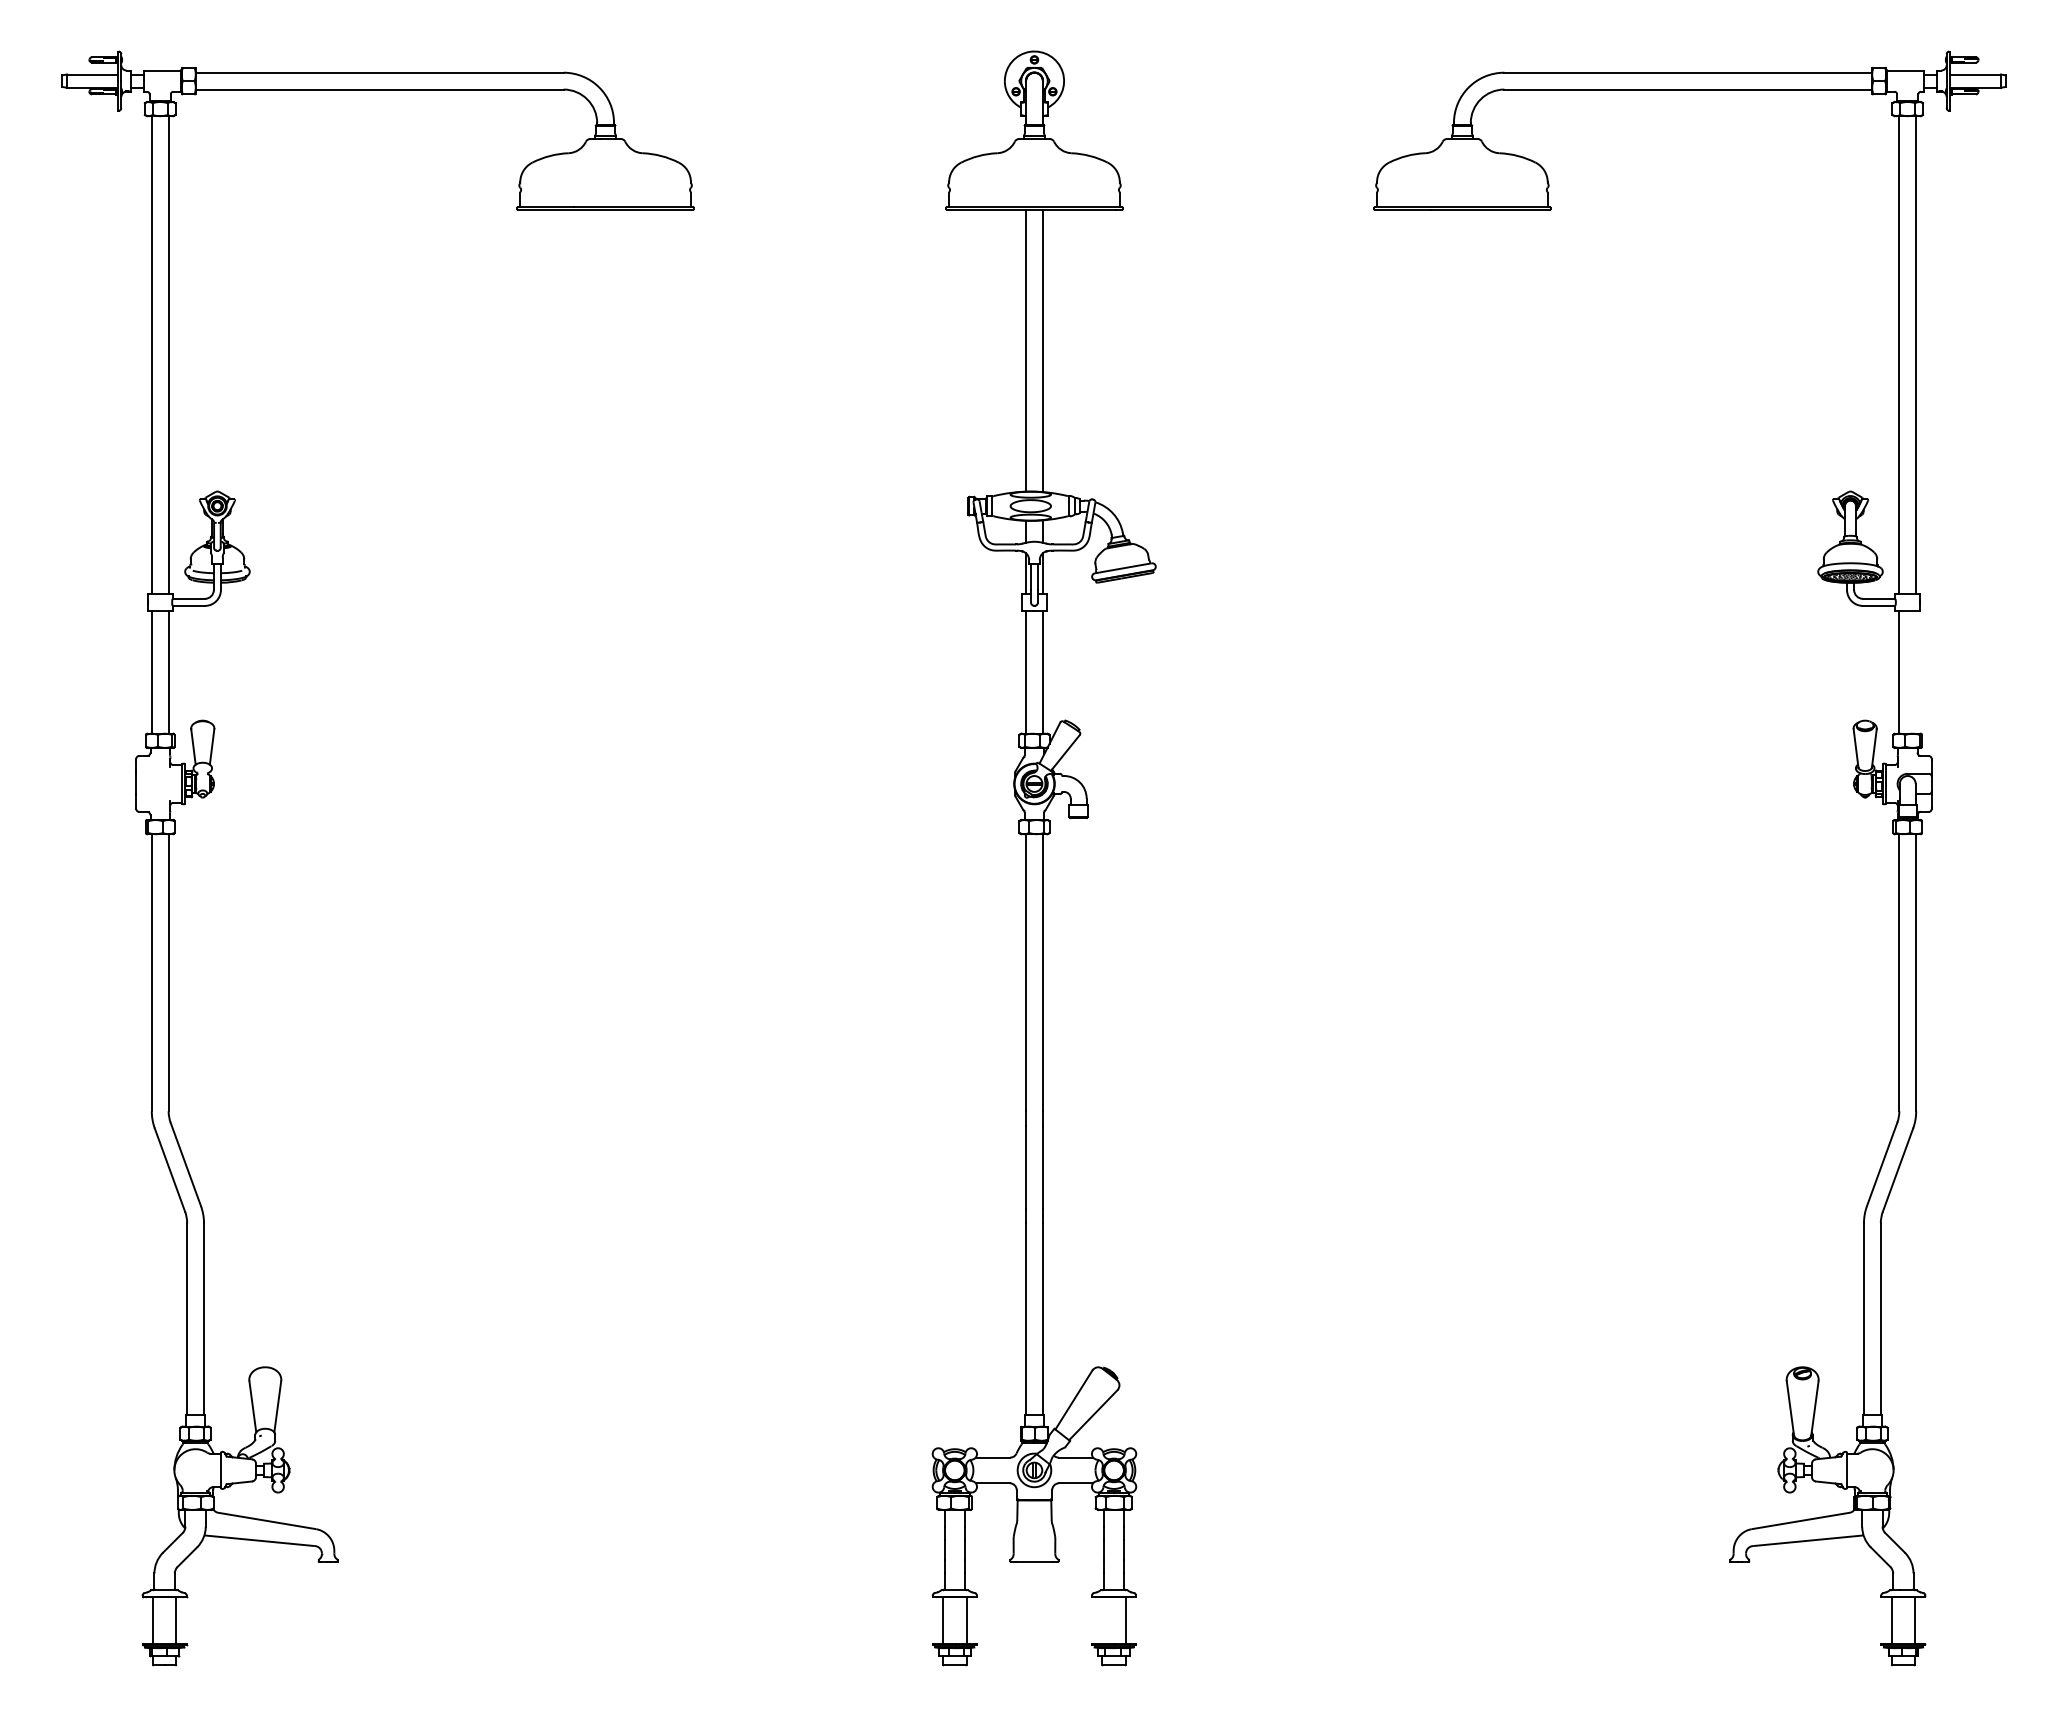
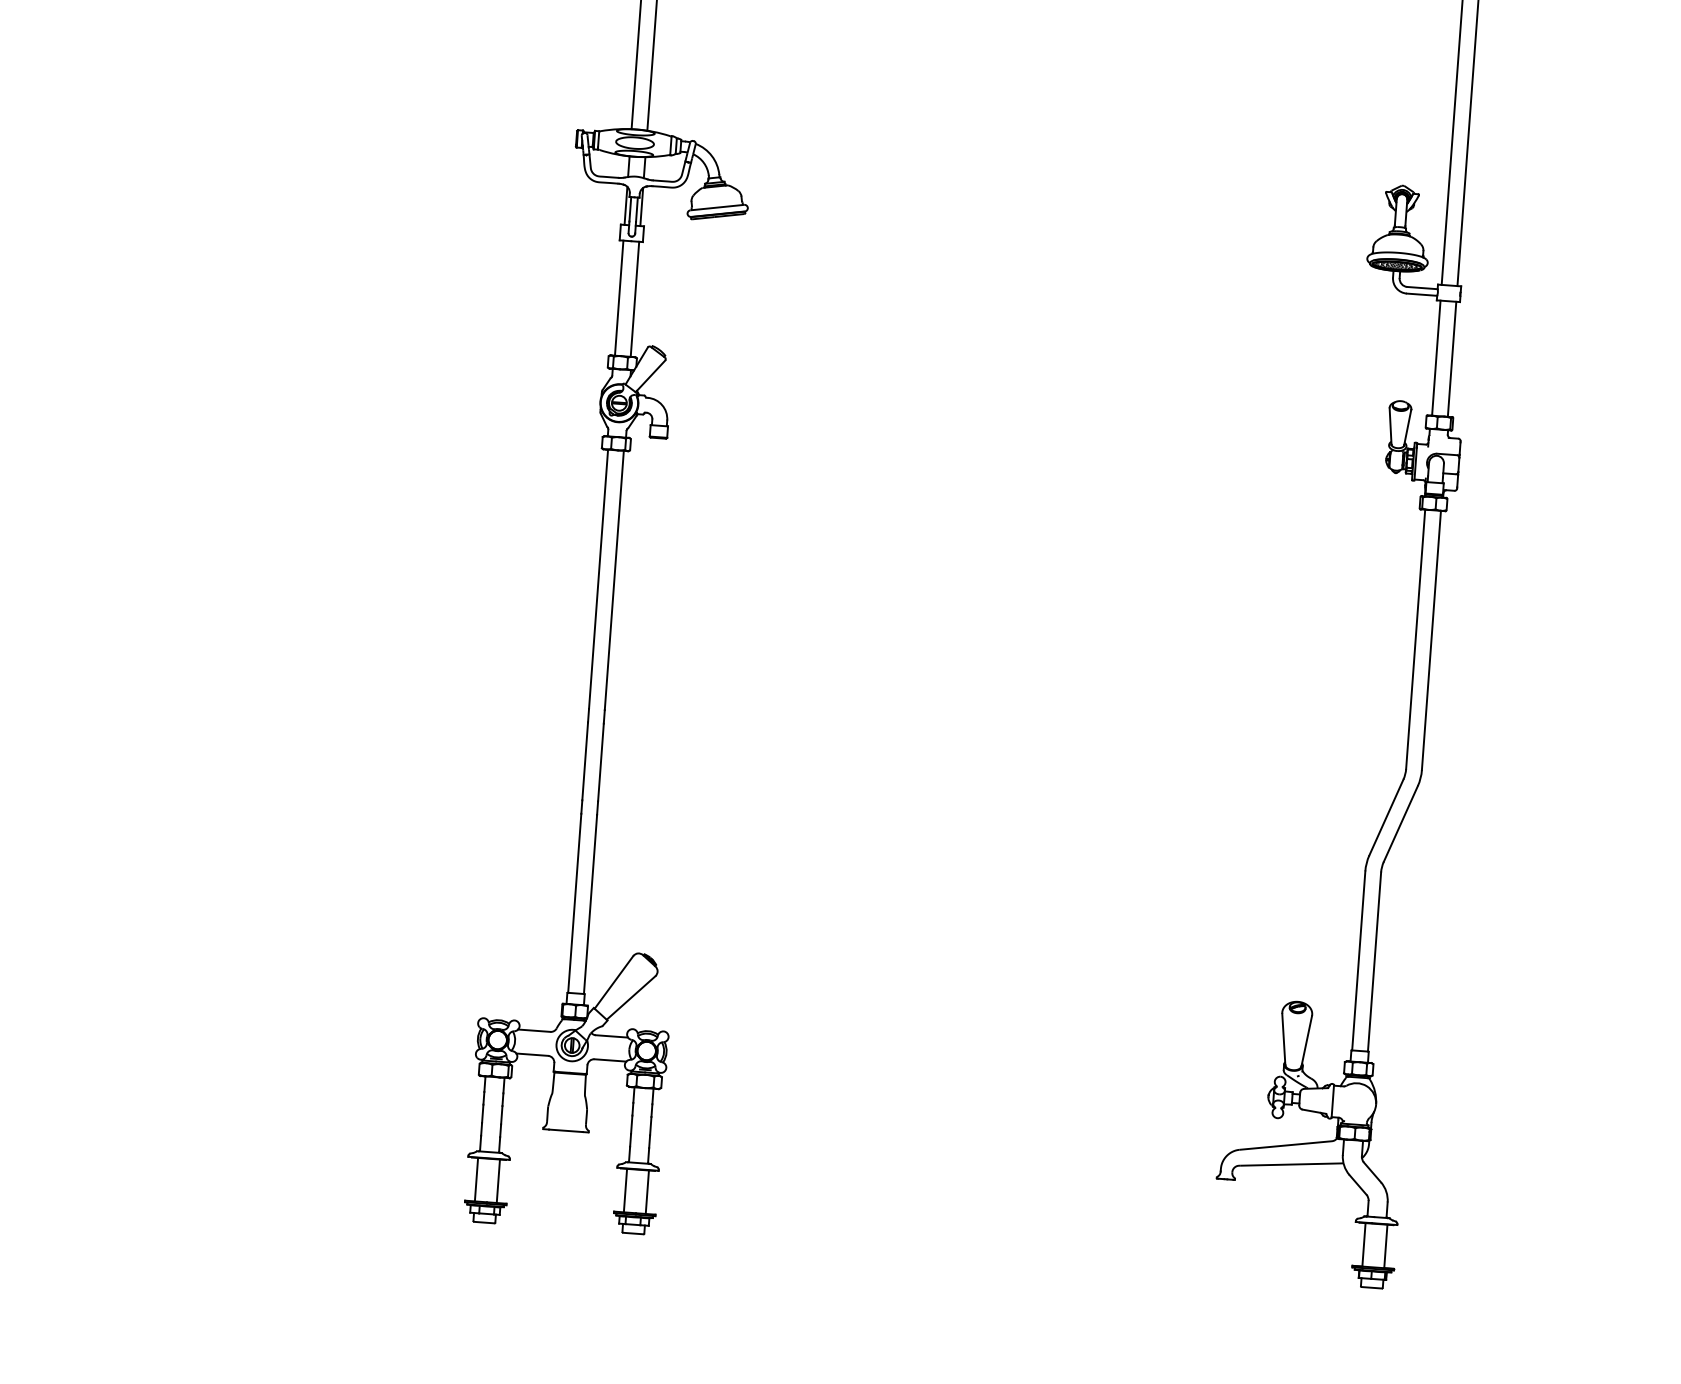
line: (1916, 671) -> (1452, 358), added
line: (1102, 1620) -> (625, 1190), added

